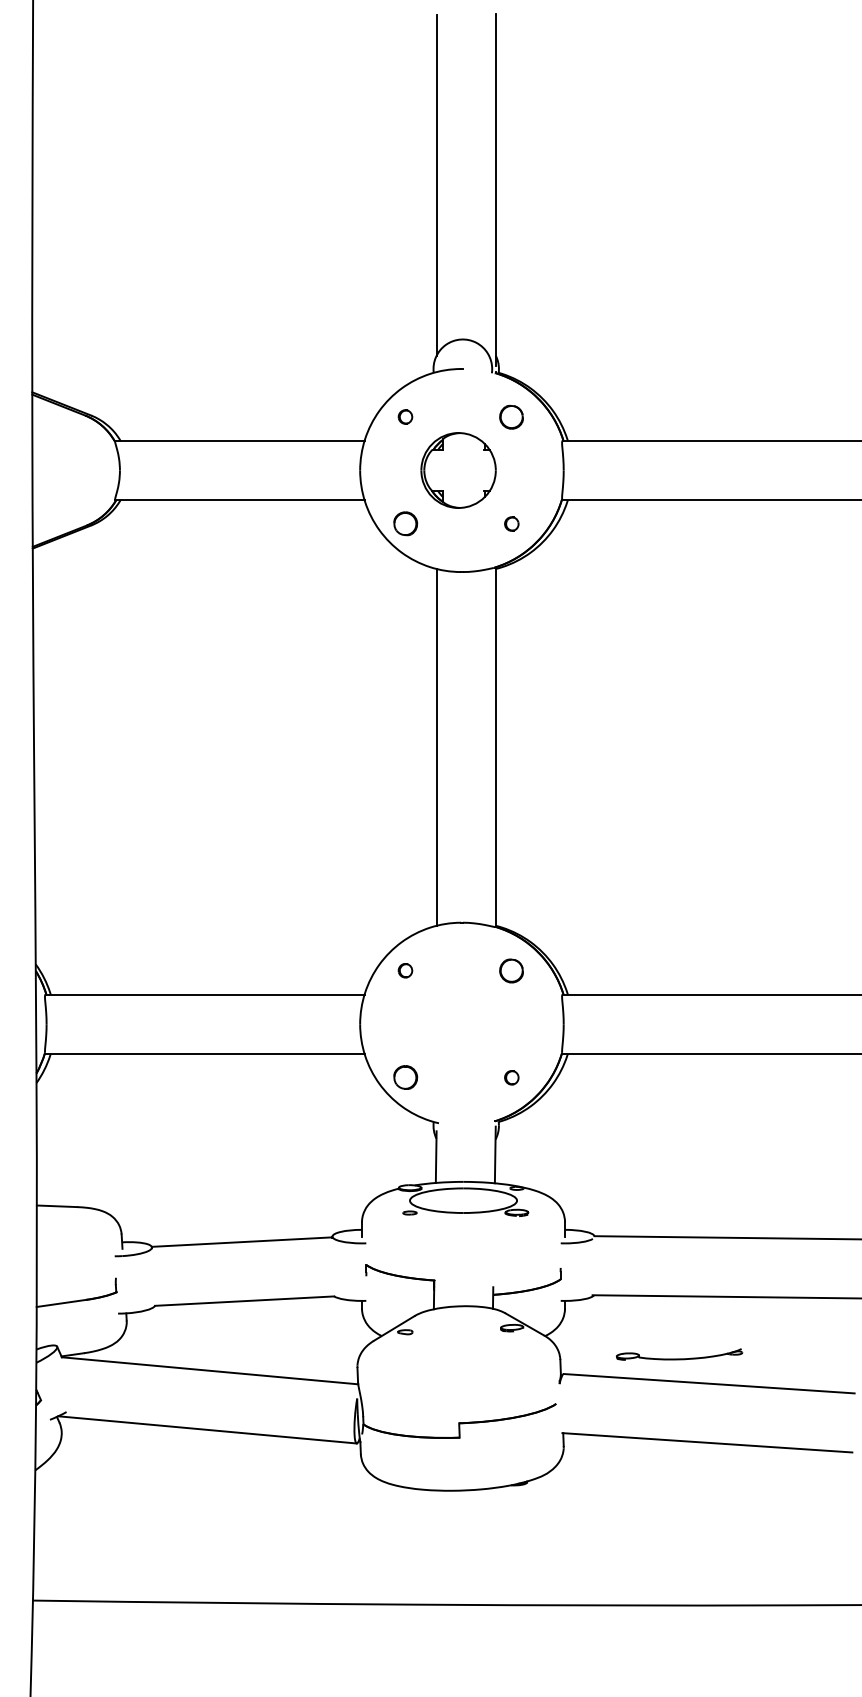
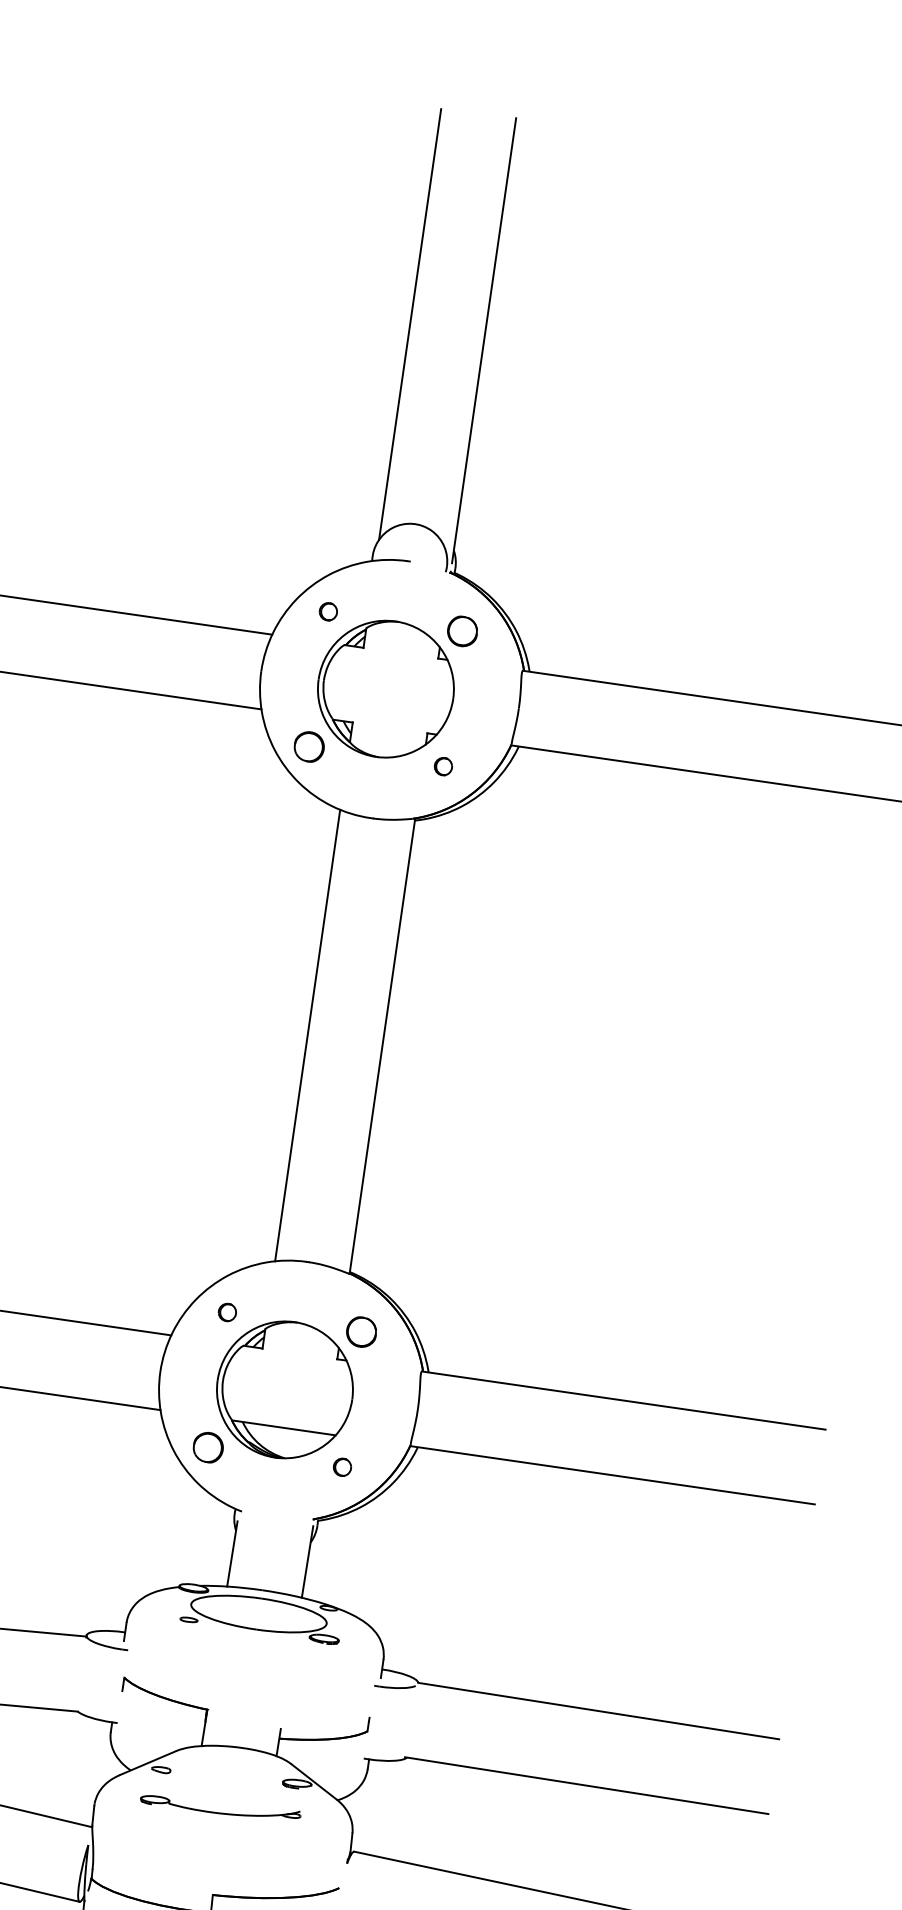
part: (458, 470) -> (385, 689), size x1.43
part: (458, 1023) -> (284, 1388), added
part: (679, 1354) -> (220, 1807), moved

